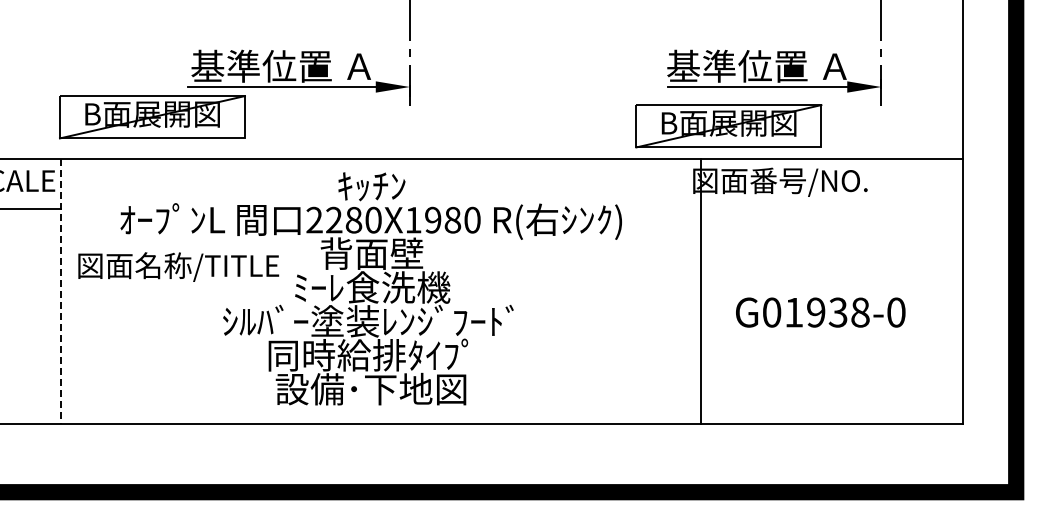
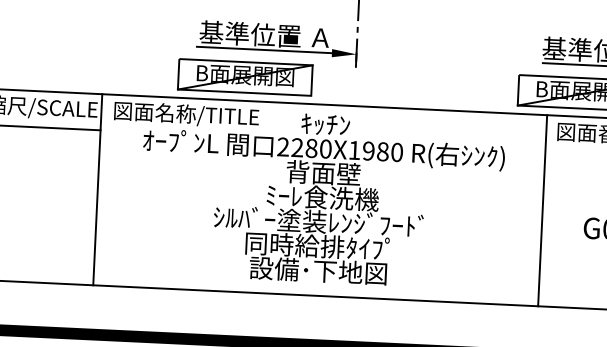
part: (152, 117) -> (245, 77), moved
text: (178, 266) -> (186, 114), moved
line: (700, 290) -> (542, 210), moved
line: (60, 291) -> (97, 189), dashed -> solid

